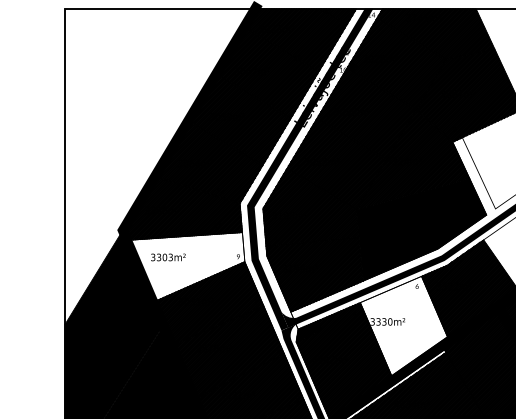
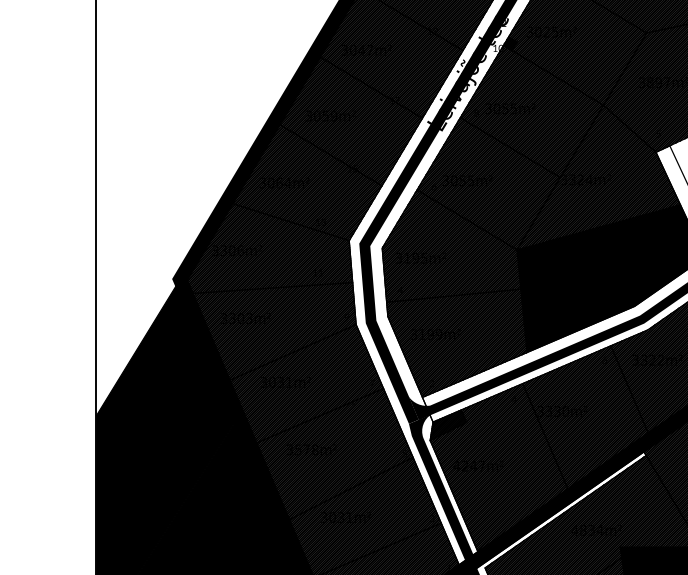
hatch: (185, 266) -> (270, 331), added
hatch: (404, 327) -> (586, 419), added

